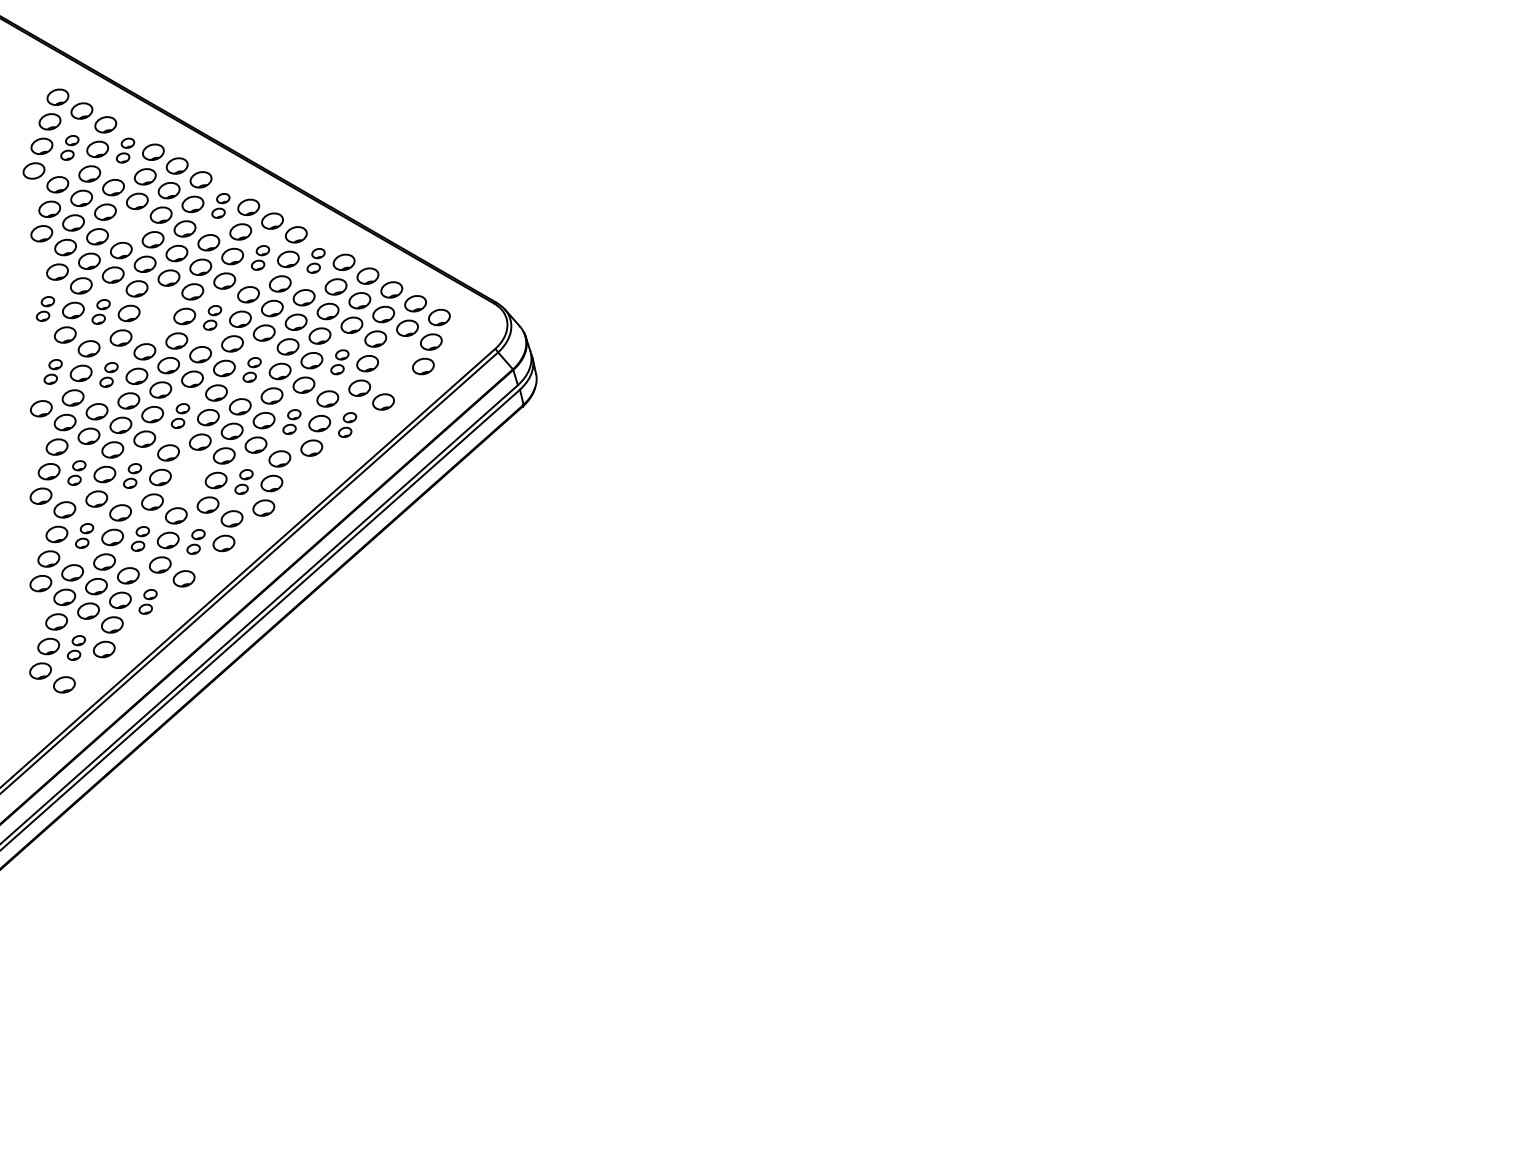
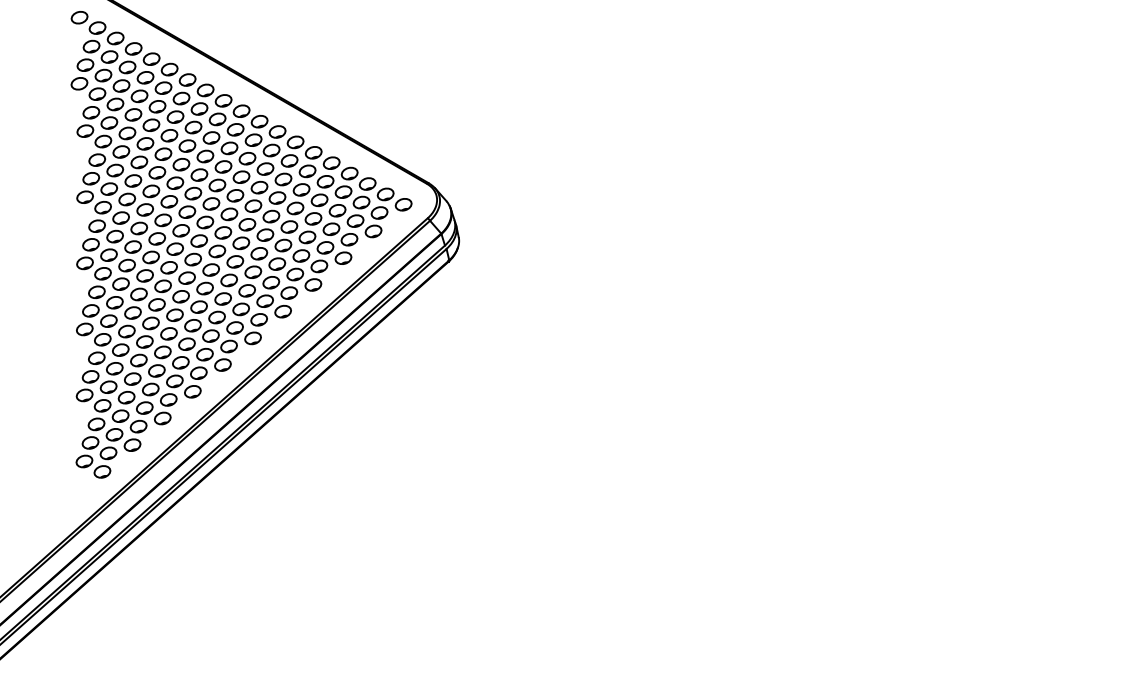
part: (33, 83) -> (79, 17), added
part: (69, 147) -> (106, 66), size x1.67
part: (125, 150) -> (148, 68), size x1.67
part: (220, 205) -> (220, 109), size x1.67
part: (128, 225) -> (150, 124), added
part: (260, 257) -> (250, 149), size x1.67
part: (315, 260) -> (292, 151), size x1.67
part: (45, 308) -> (88, 187), size x1.67
part: (100, 311) -> (129, 189), size x1.67
part: (156, 314) -> (172, 192), added
part: (212, 317) -> (214, 194), size x1.67
part: (462, 330) -> (403, 204), added
part: (339, 362) -> (310, 228), size x1.67
part: (395, 365) -> (352, 230), added
part: (251, 369) -> (243, 233), size x1.67
part: (52, 371) -> (93, 235), size x1.67
part: (108, 374) -> (135, 237), size x1.67
part: (180, 415) -> (190, 268), size x1.67
part: (291, 421) -> (273, 272), size x1.67
part: (347, 424) -> (316, 275), size x1.67
part: (76, 472) -> (111, 311), size x1.67
part: (303, 472) -> (283, 311), added
part: (132, 475) -> (153, 313), size x1.67
part: (187, 478) -> (195, 316), added
part: (243, 481) -> (237, 318), size x1.67
part: (84, 535) -> (117, 359), size x1.67
part: (140, 538) -> (159, 361), size x1.67
part: (195, 541) -> (201, 363), size x1.67
part: (147, 601) -> (165, 408), size x1.67
part: (76, 647) -> (111, 443), size x1.67

